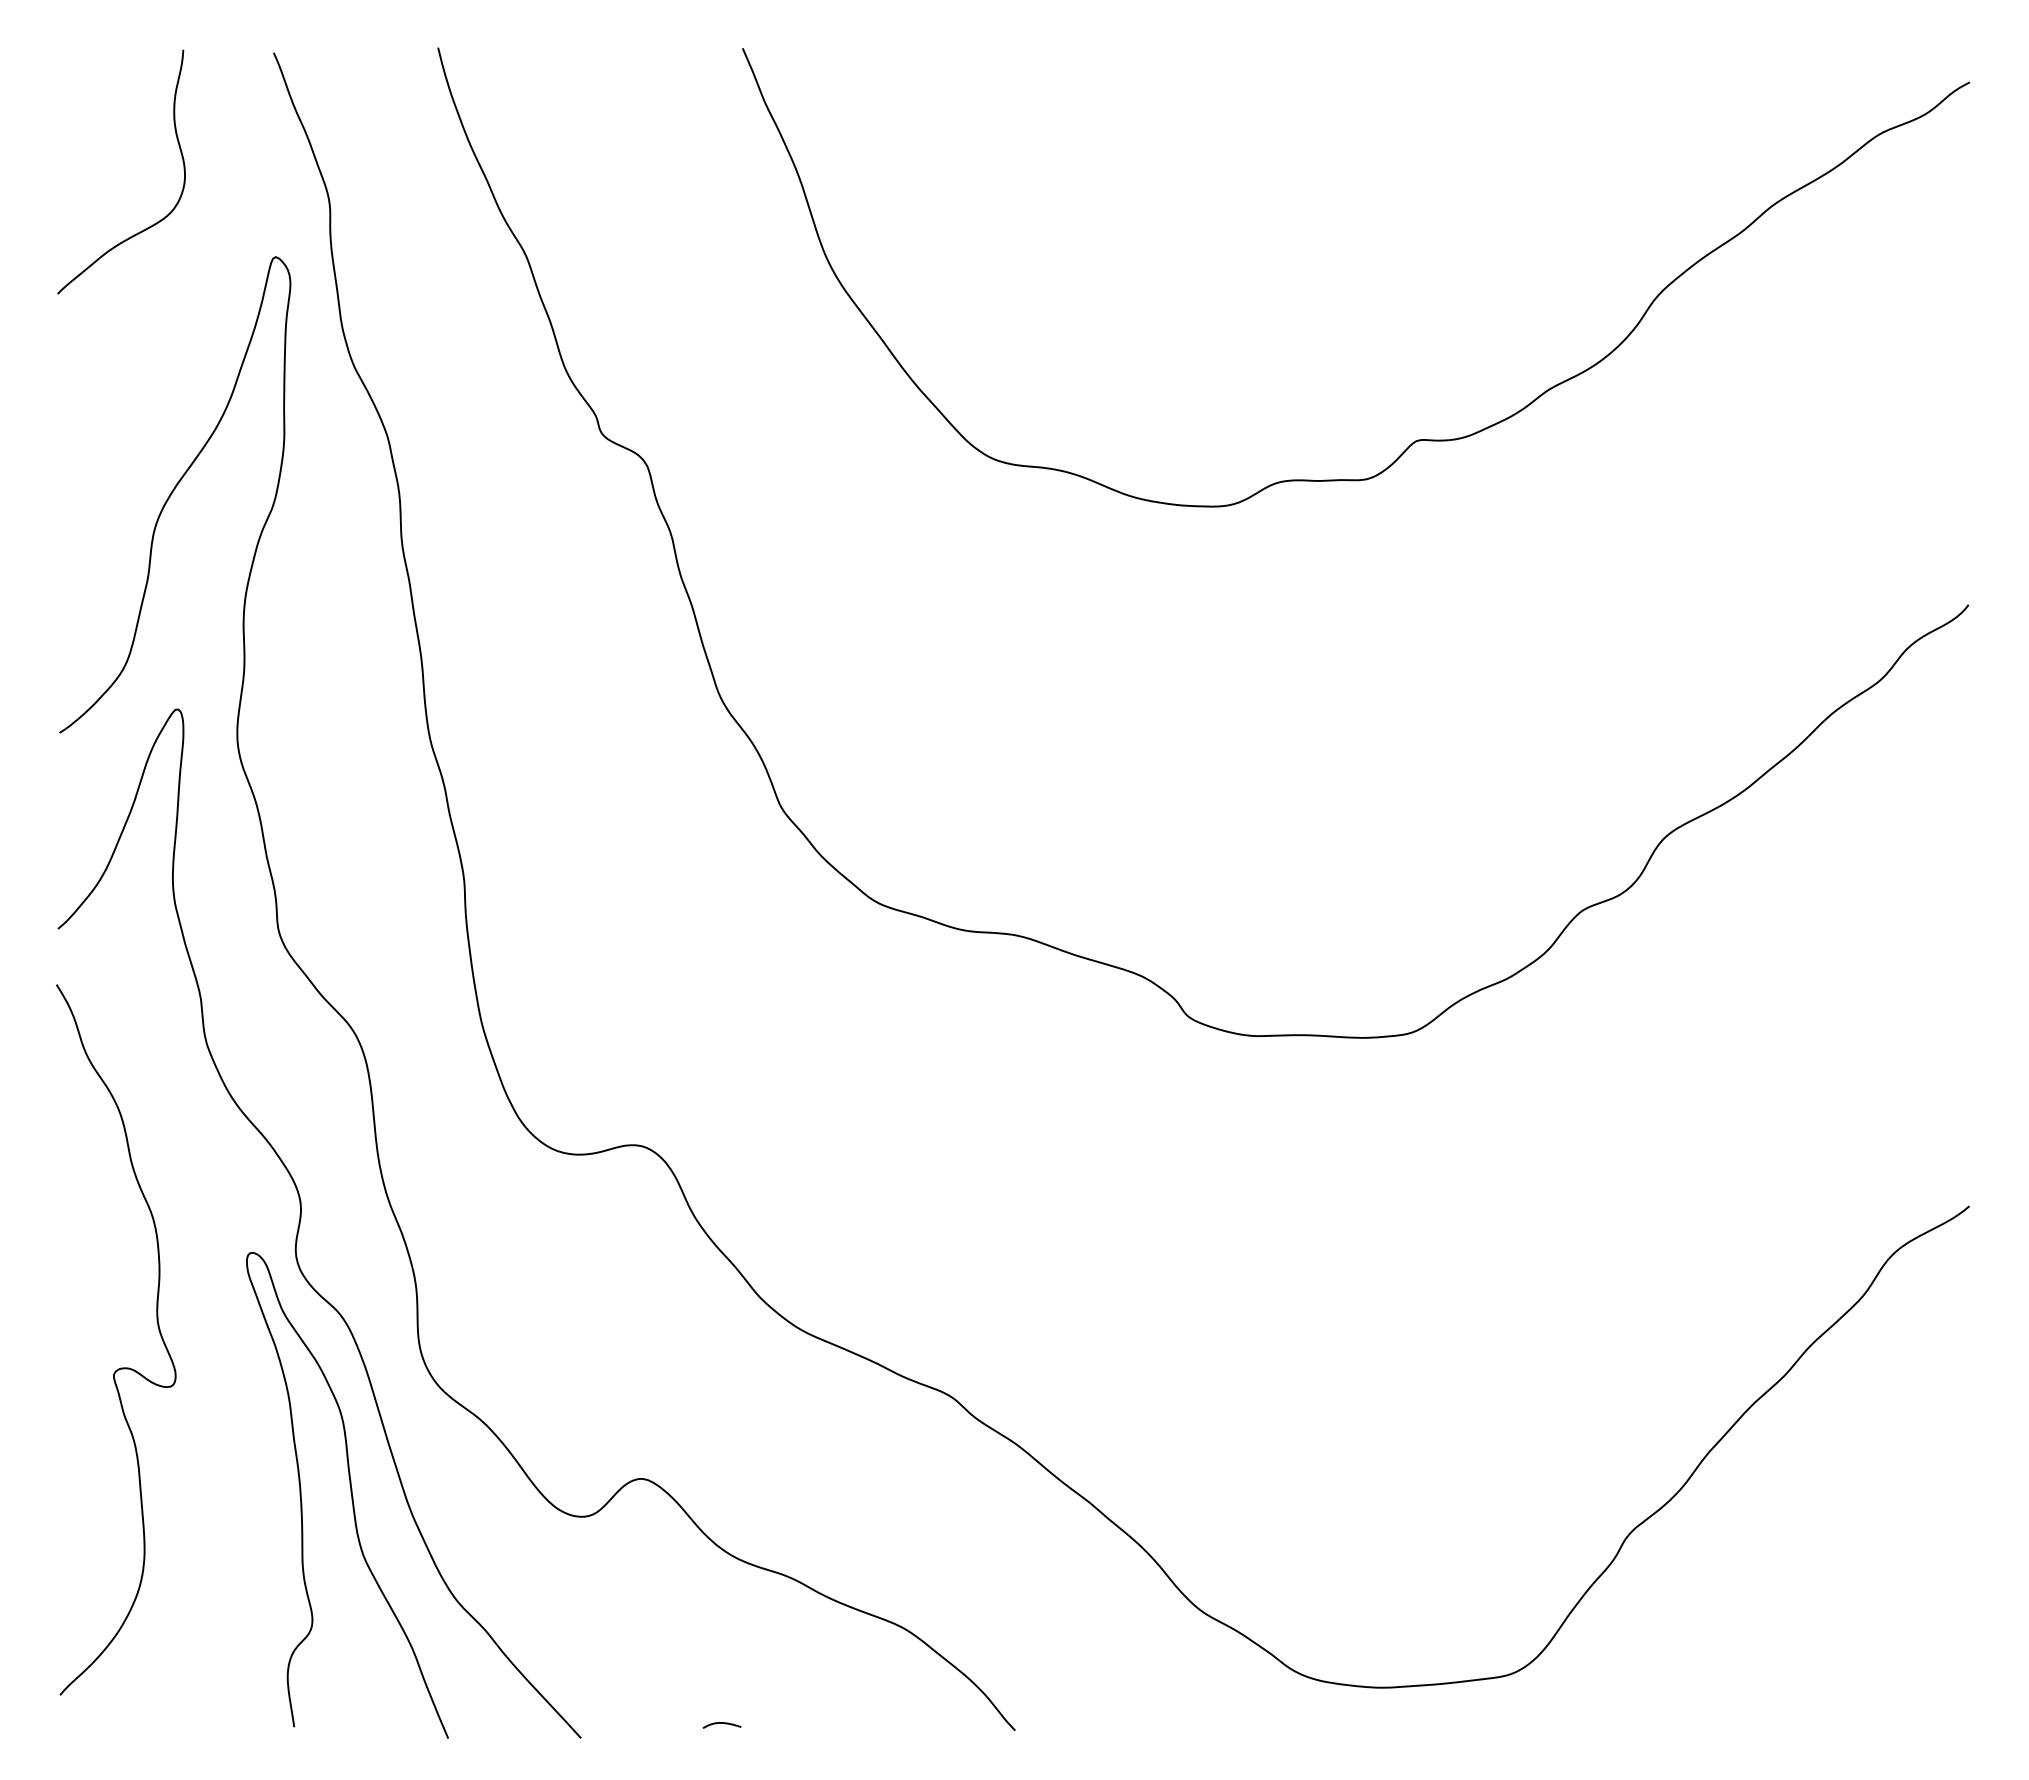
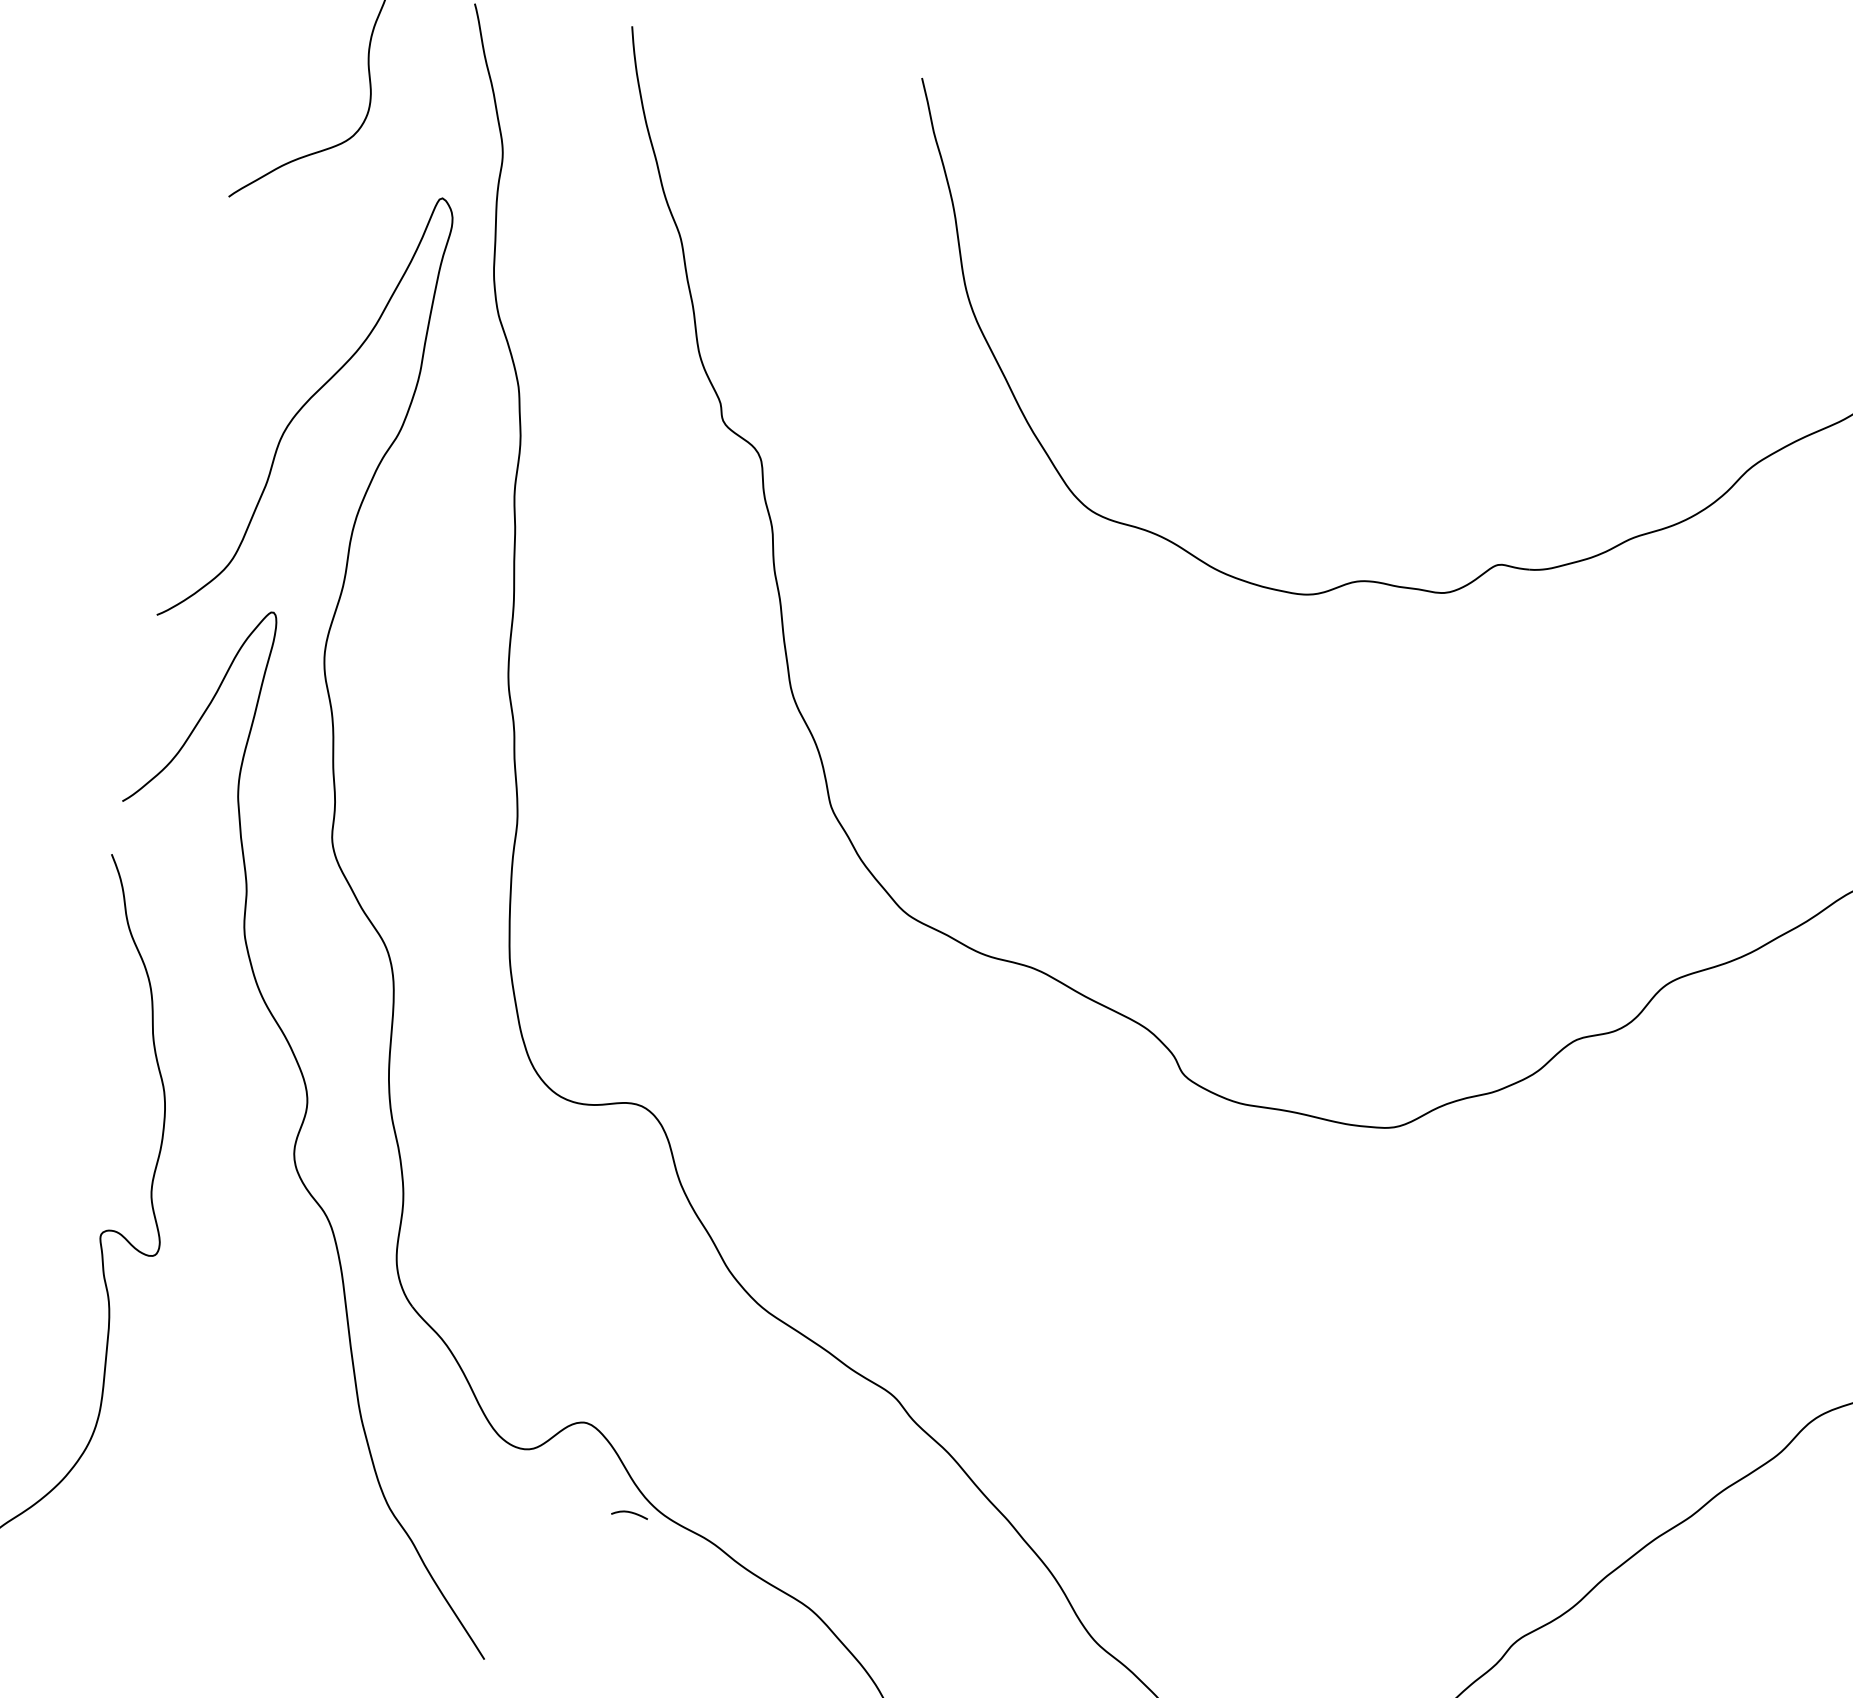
curve: (351, 1495) -> (306, 1389), removed
curve: (721, 1723) -> (629, 1512), moved

